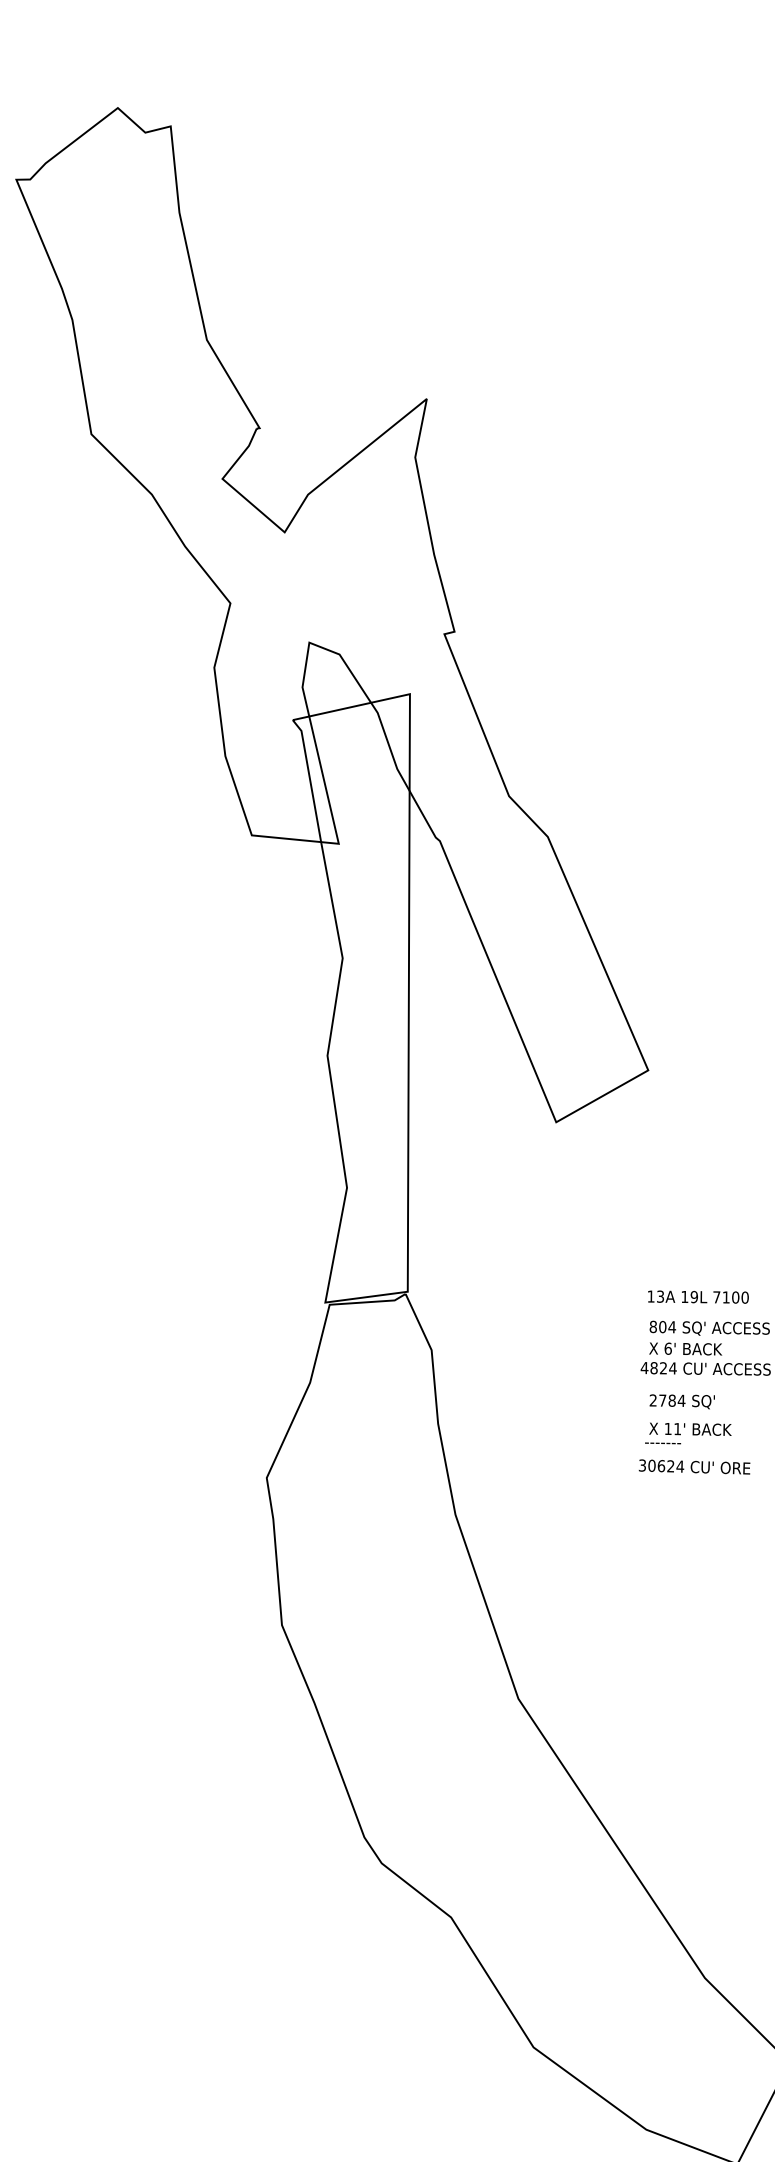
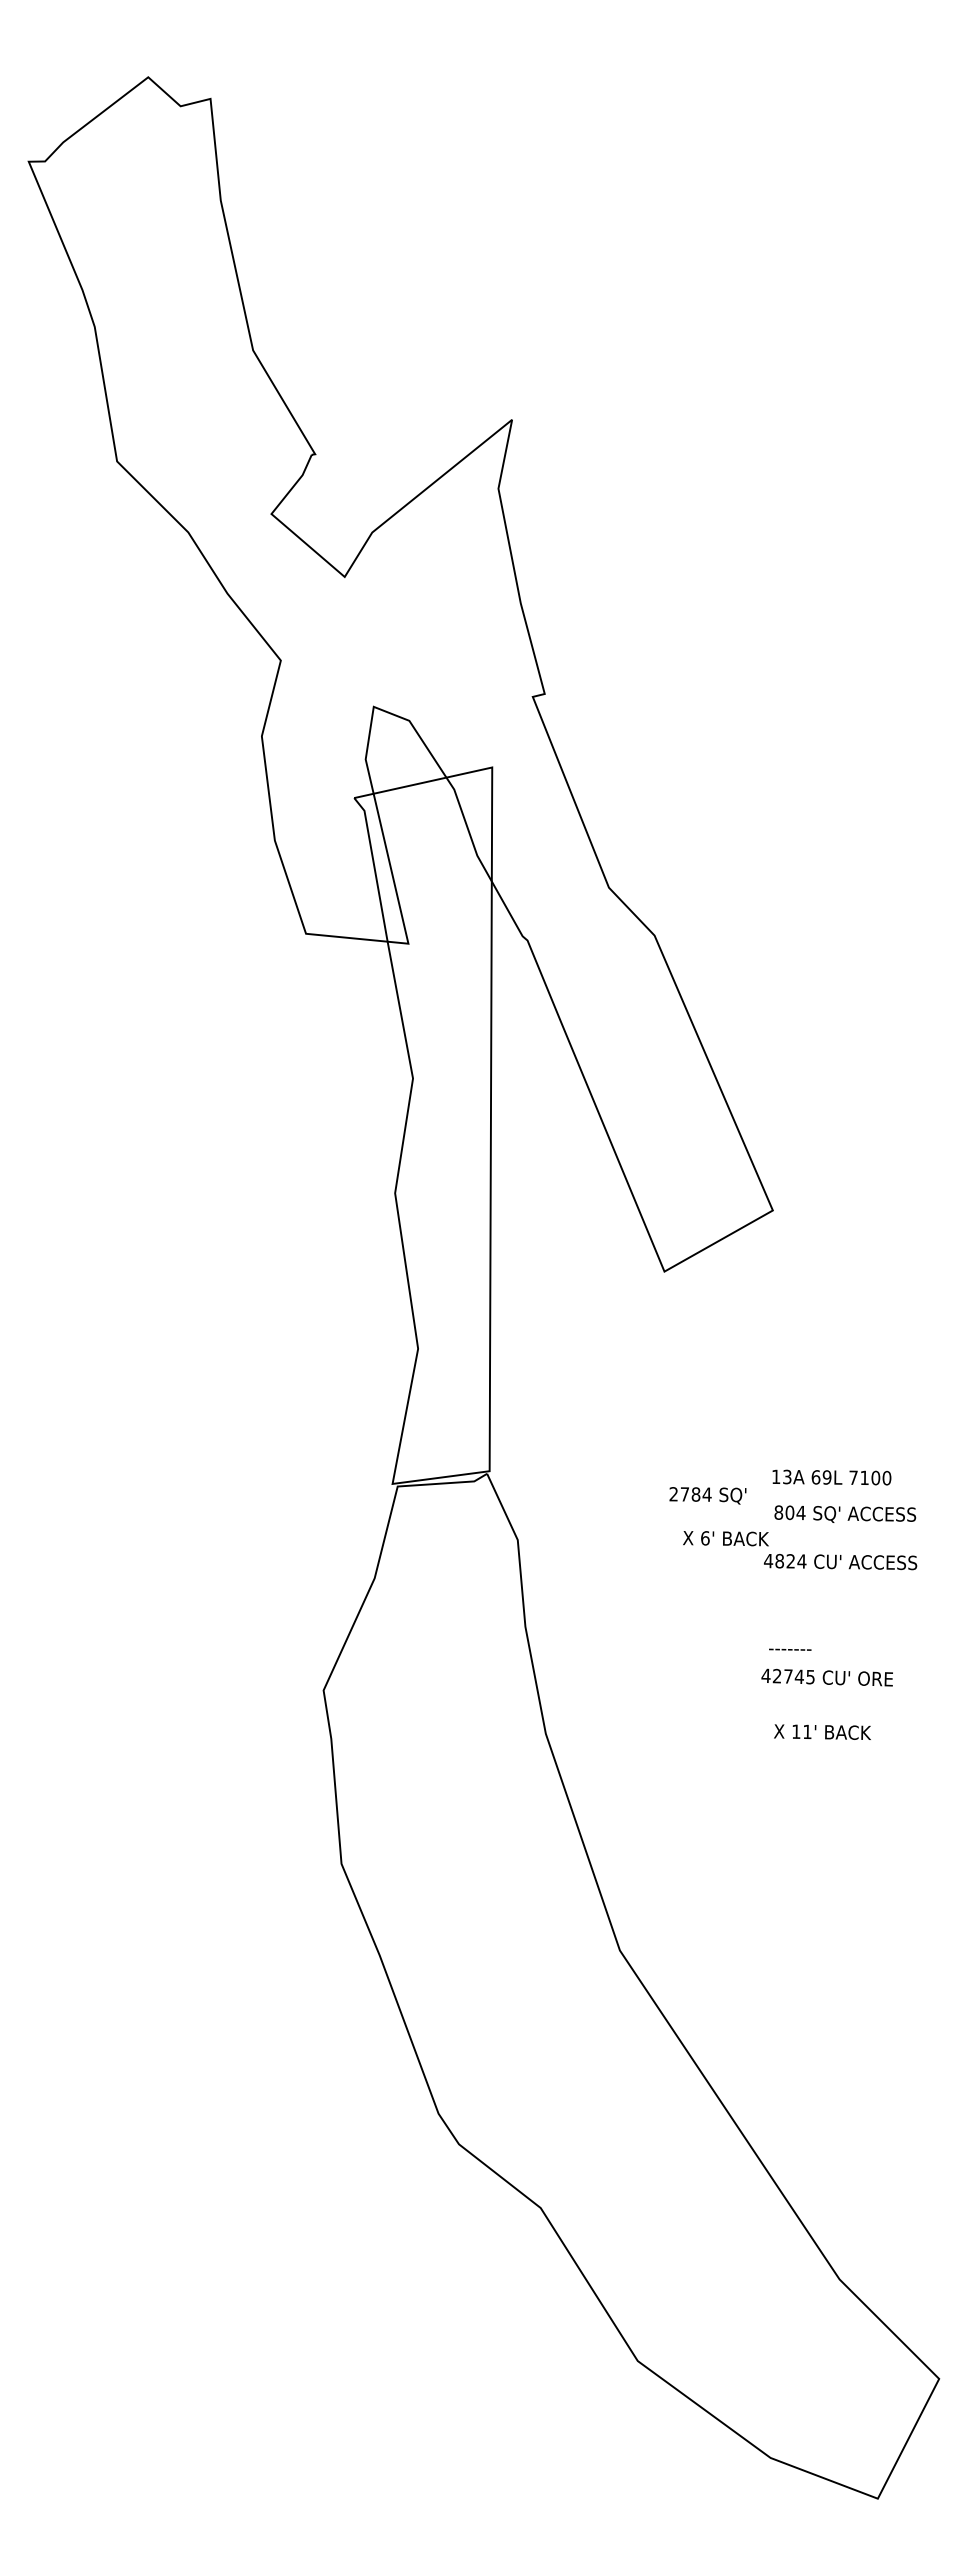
text: (684, 1297) -> (815, 1477), 19L -> 69L
text: (685, 1348) -> (725, 1538), moved
text: (681, 1401) -> (707, 1495), moved
text: (690, 1428) -> (822, 1731), moved
text: (661, 1466) -> (788, 1676), 30624 -> 42745

